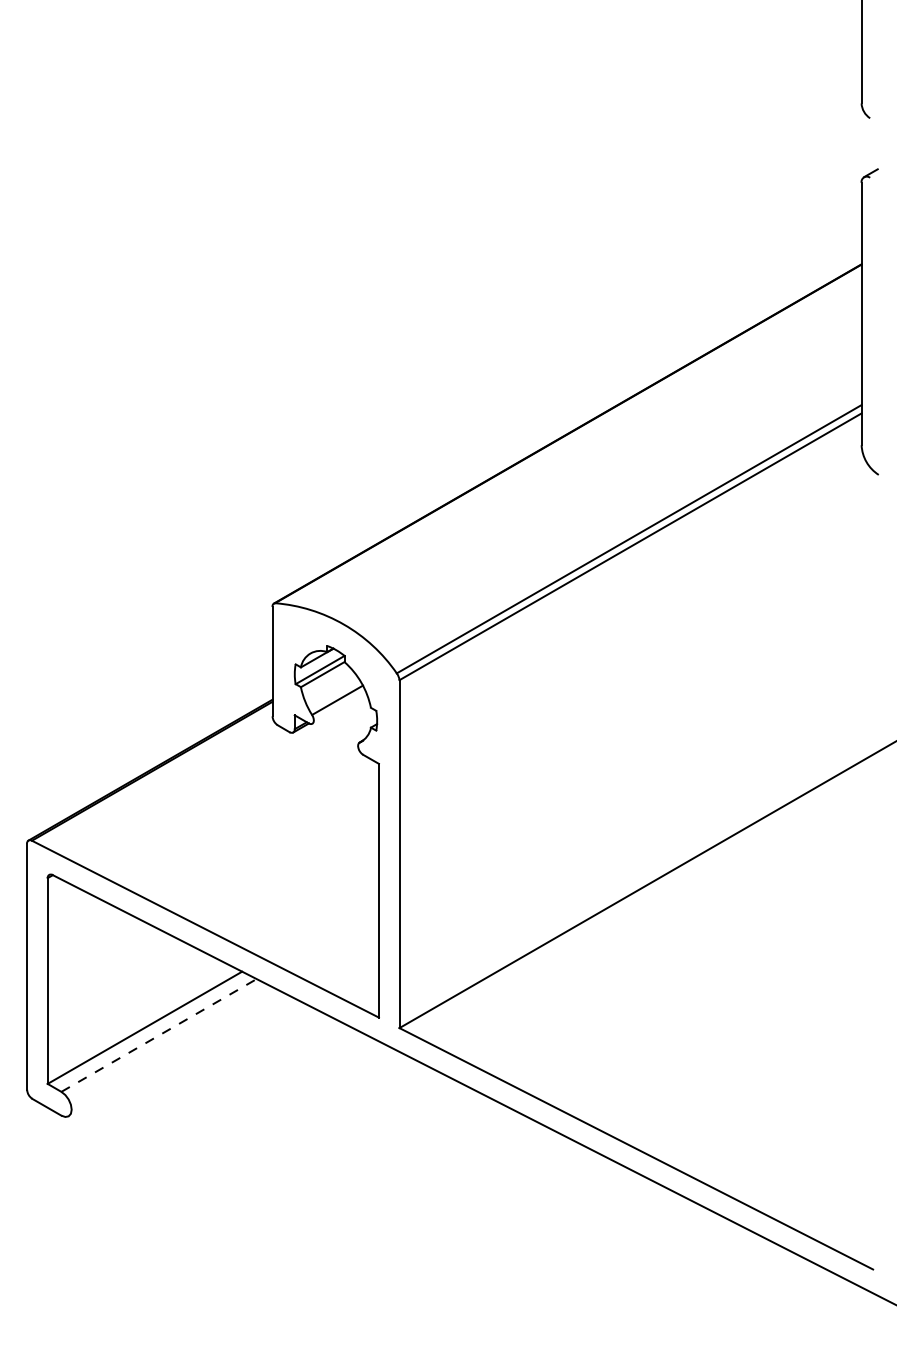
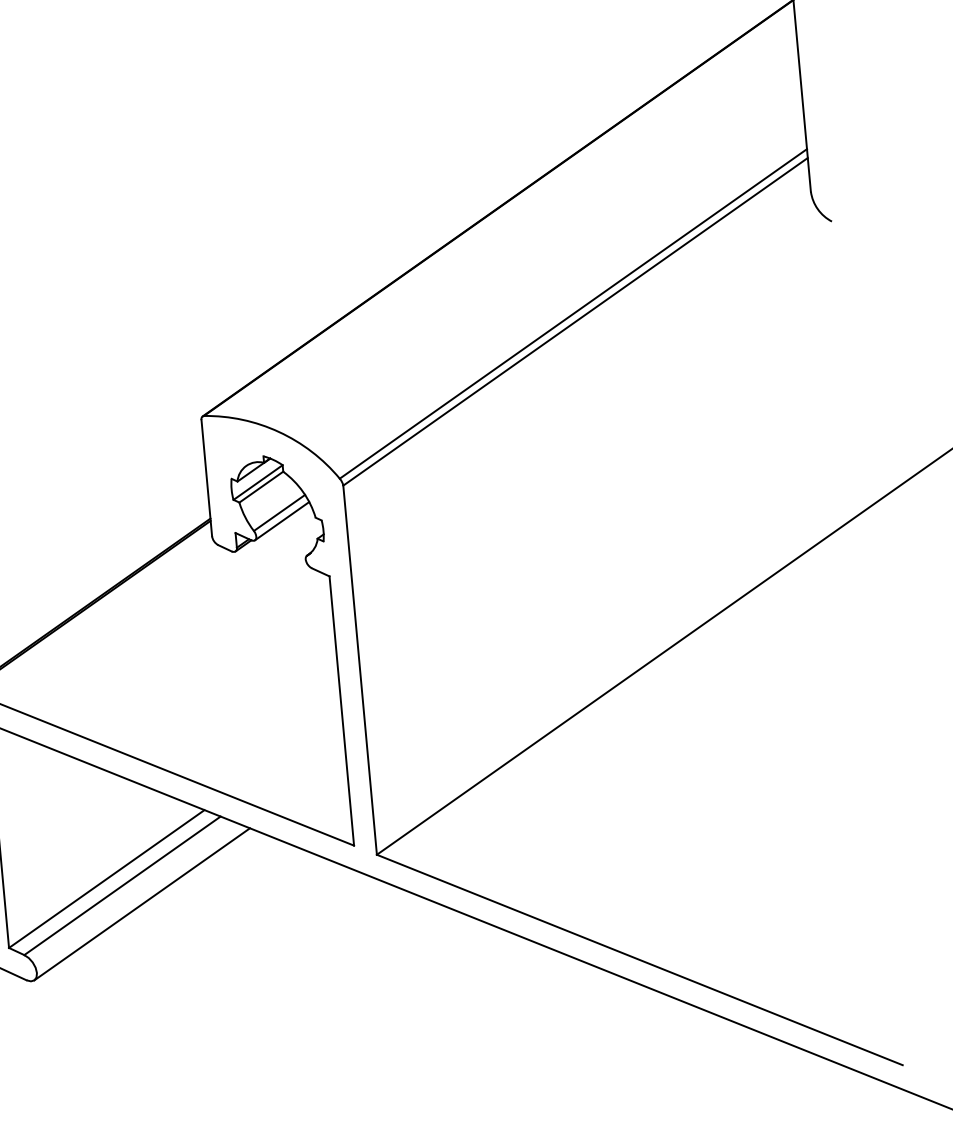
line: (339, 707) -> (282, 520), added
line: (159, 1035) -> (122, 885), dashed -> solid
line: (175, 1054) -> (141, 904), added

